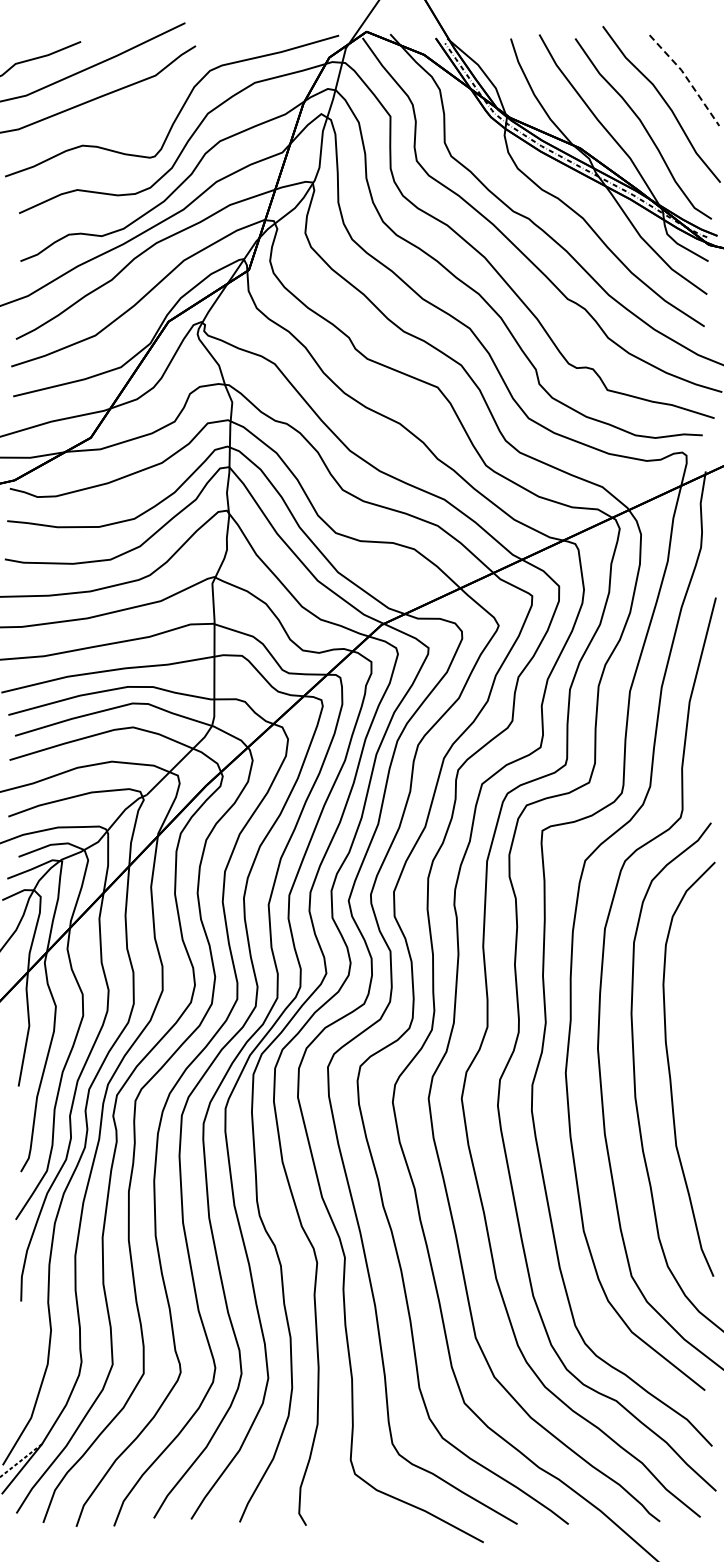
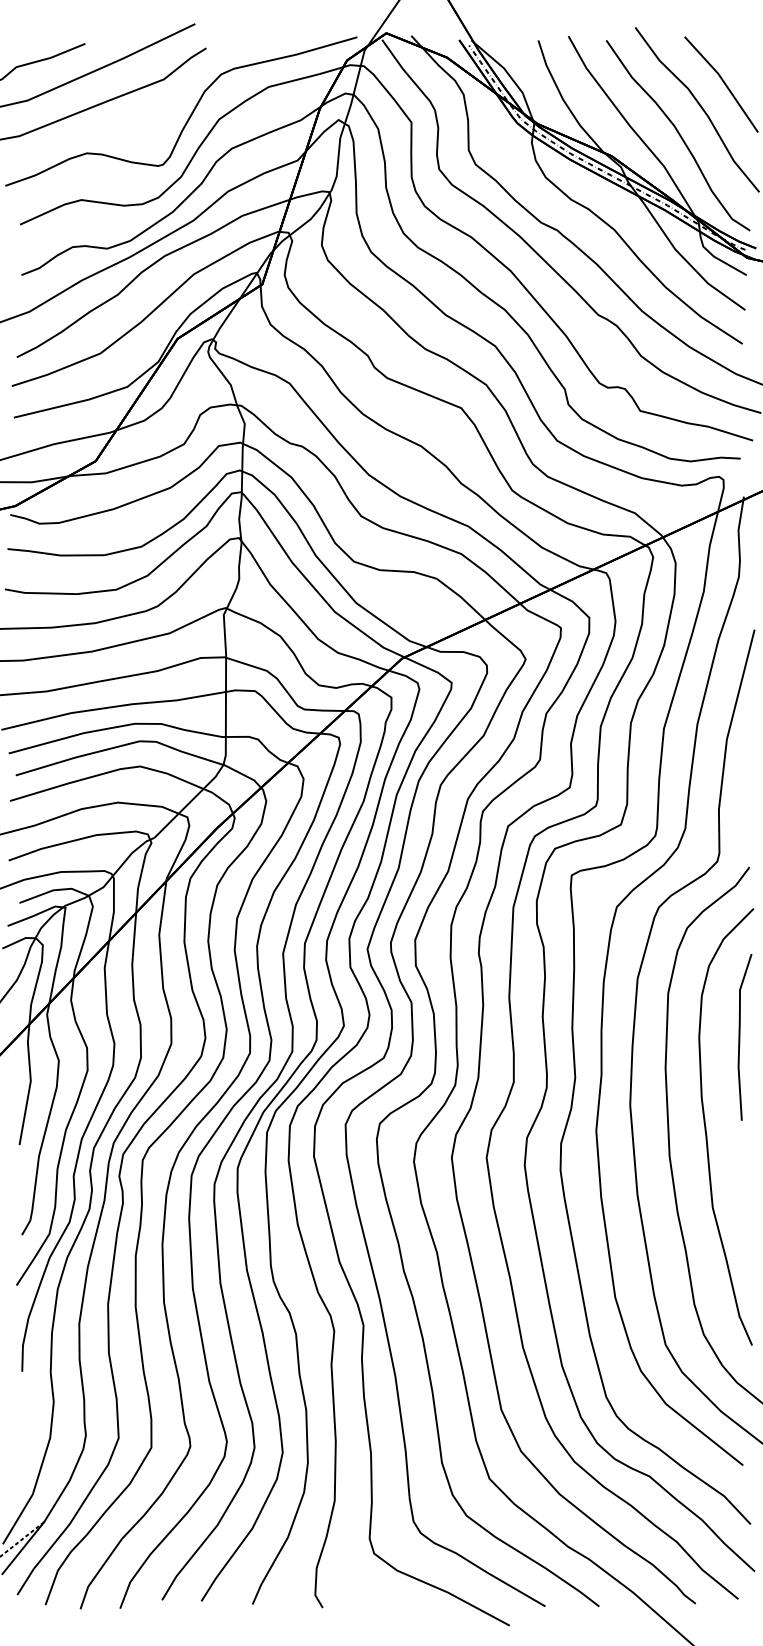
line: (687, 78) -> (724, 82), dashed -> solid
line: (702, 984) -> (740, 1037), added

